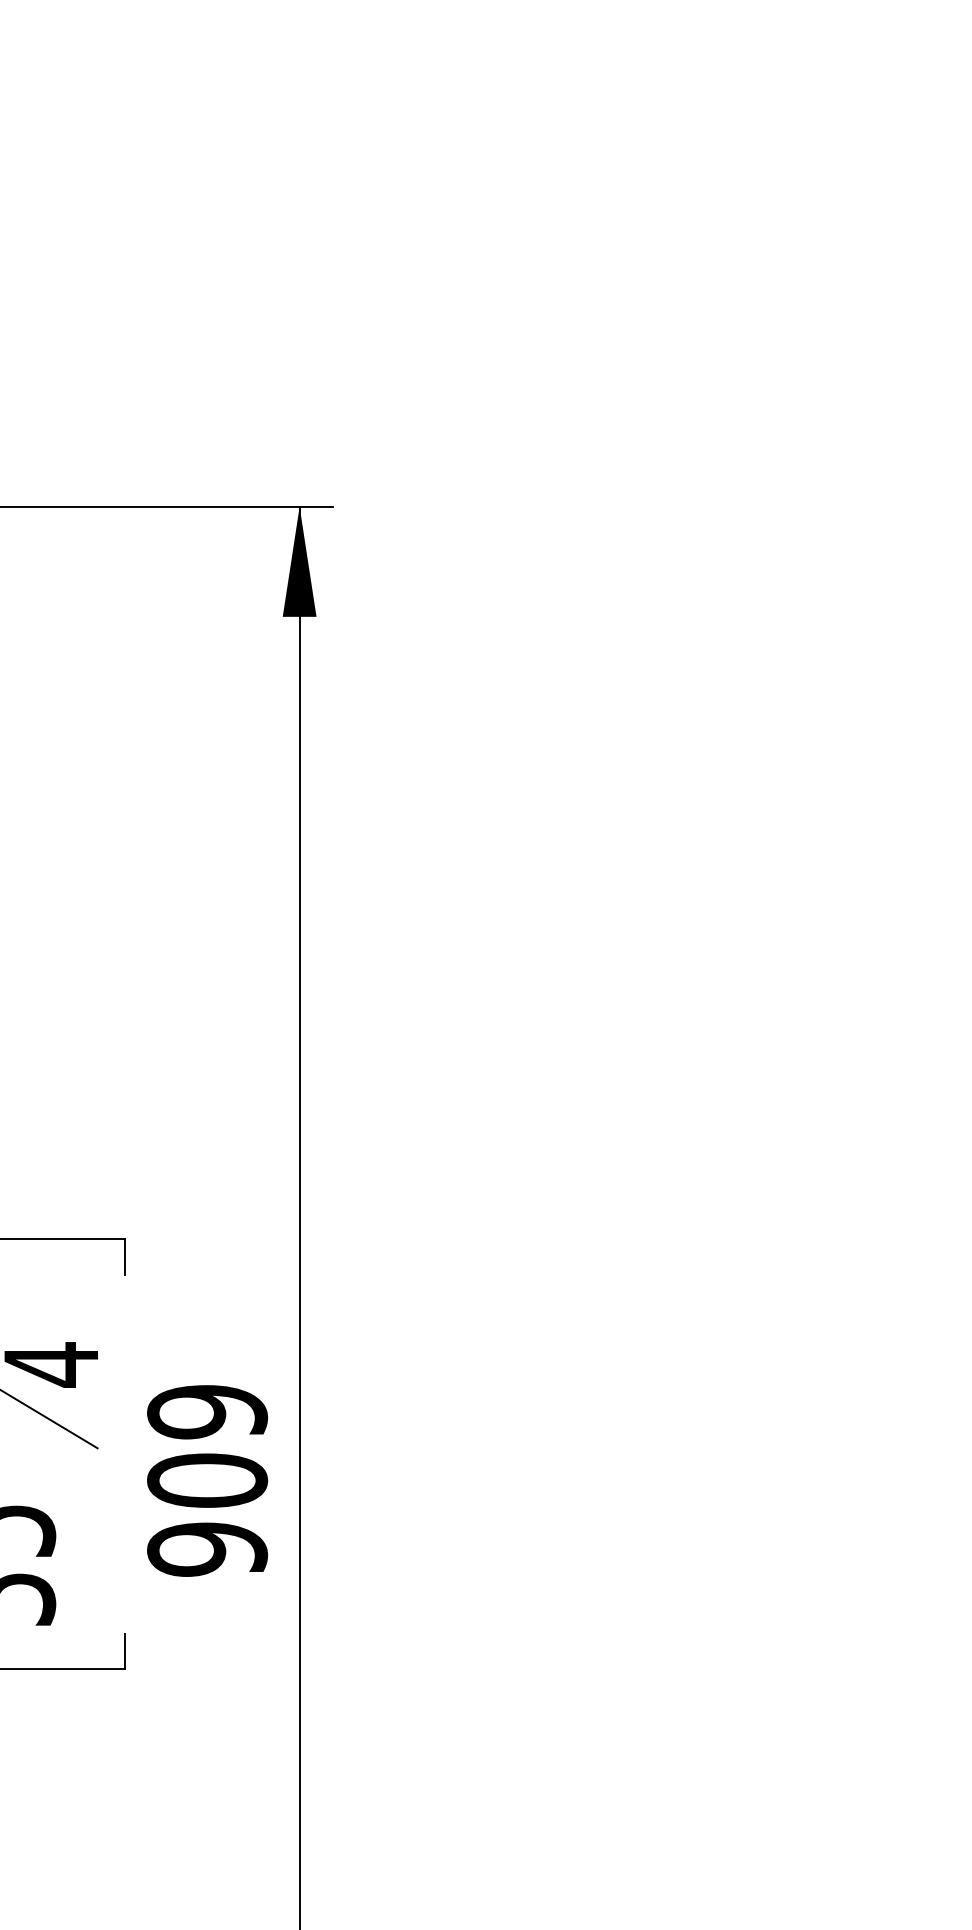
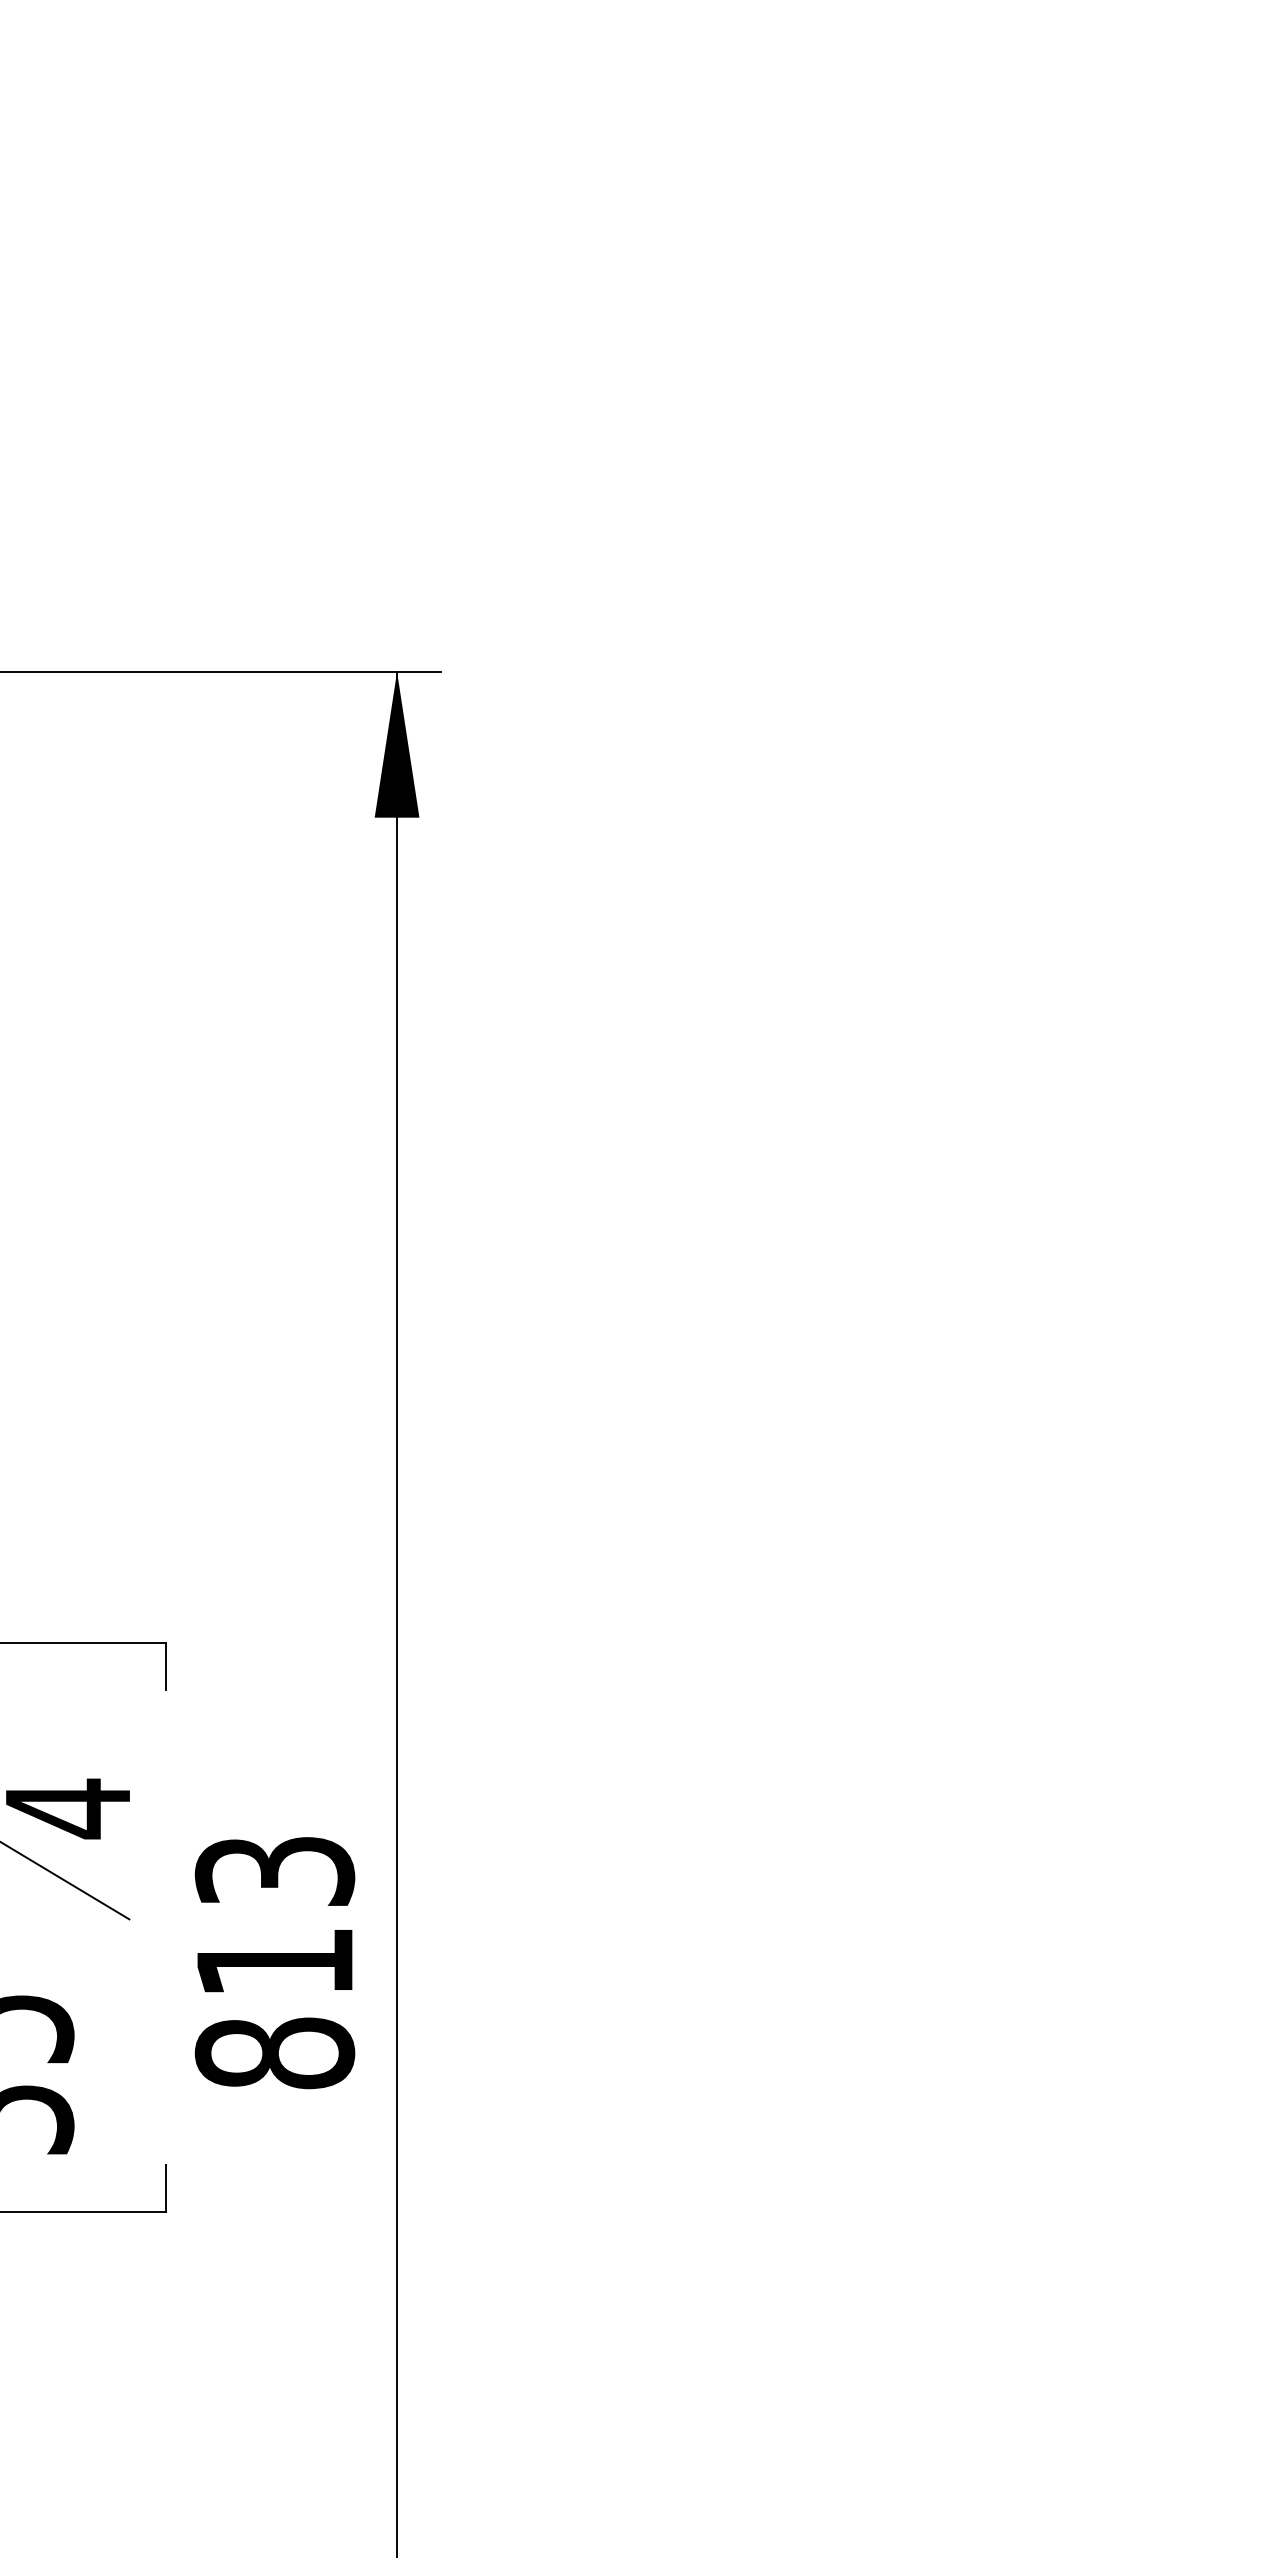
text: (207, 1480) -> (274, 1962), 909 -> 813

